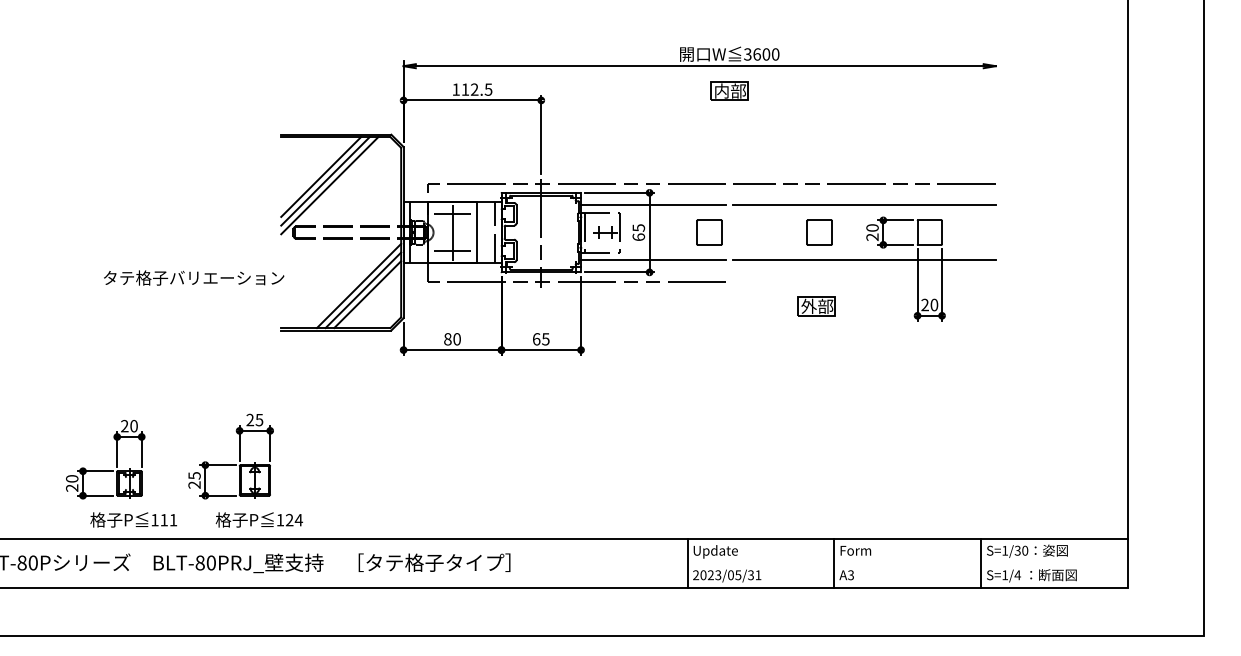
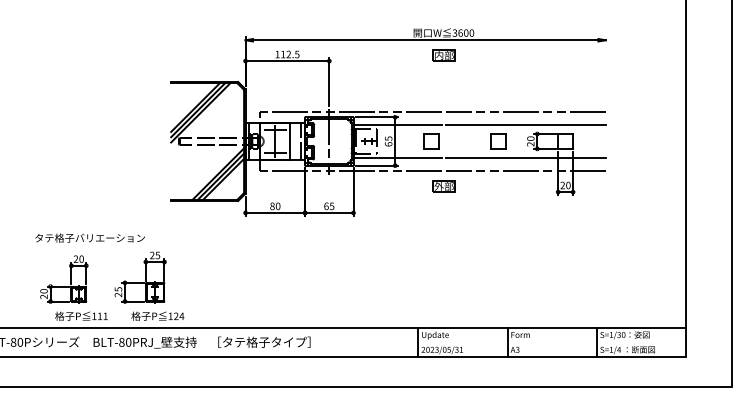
text: (193, 277) -> (89, 237), moved
line: (863, 281) -> (525, 171), added
part: (816, 306) -> (443, 186), moved

